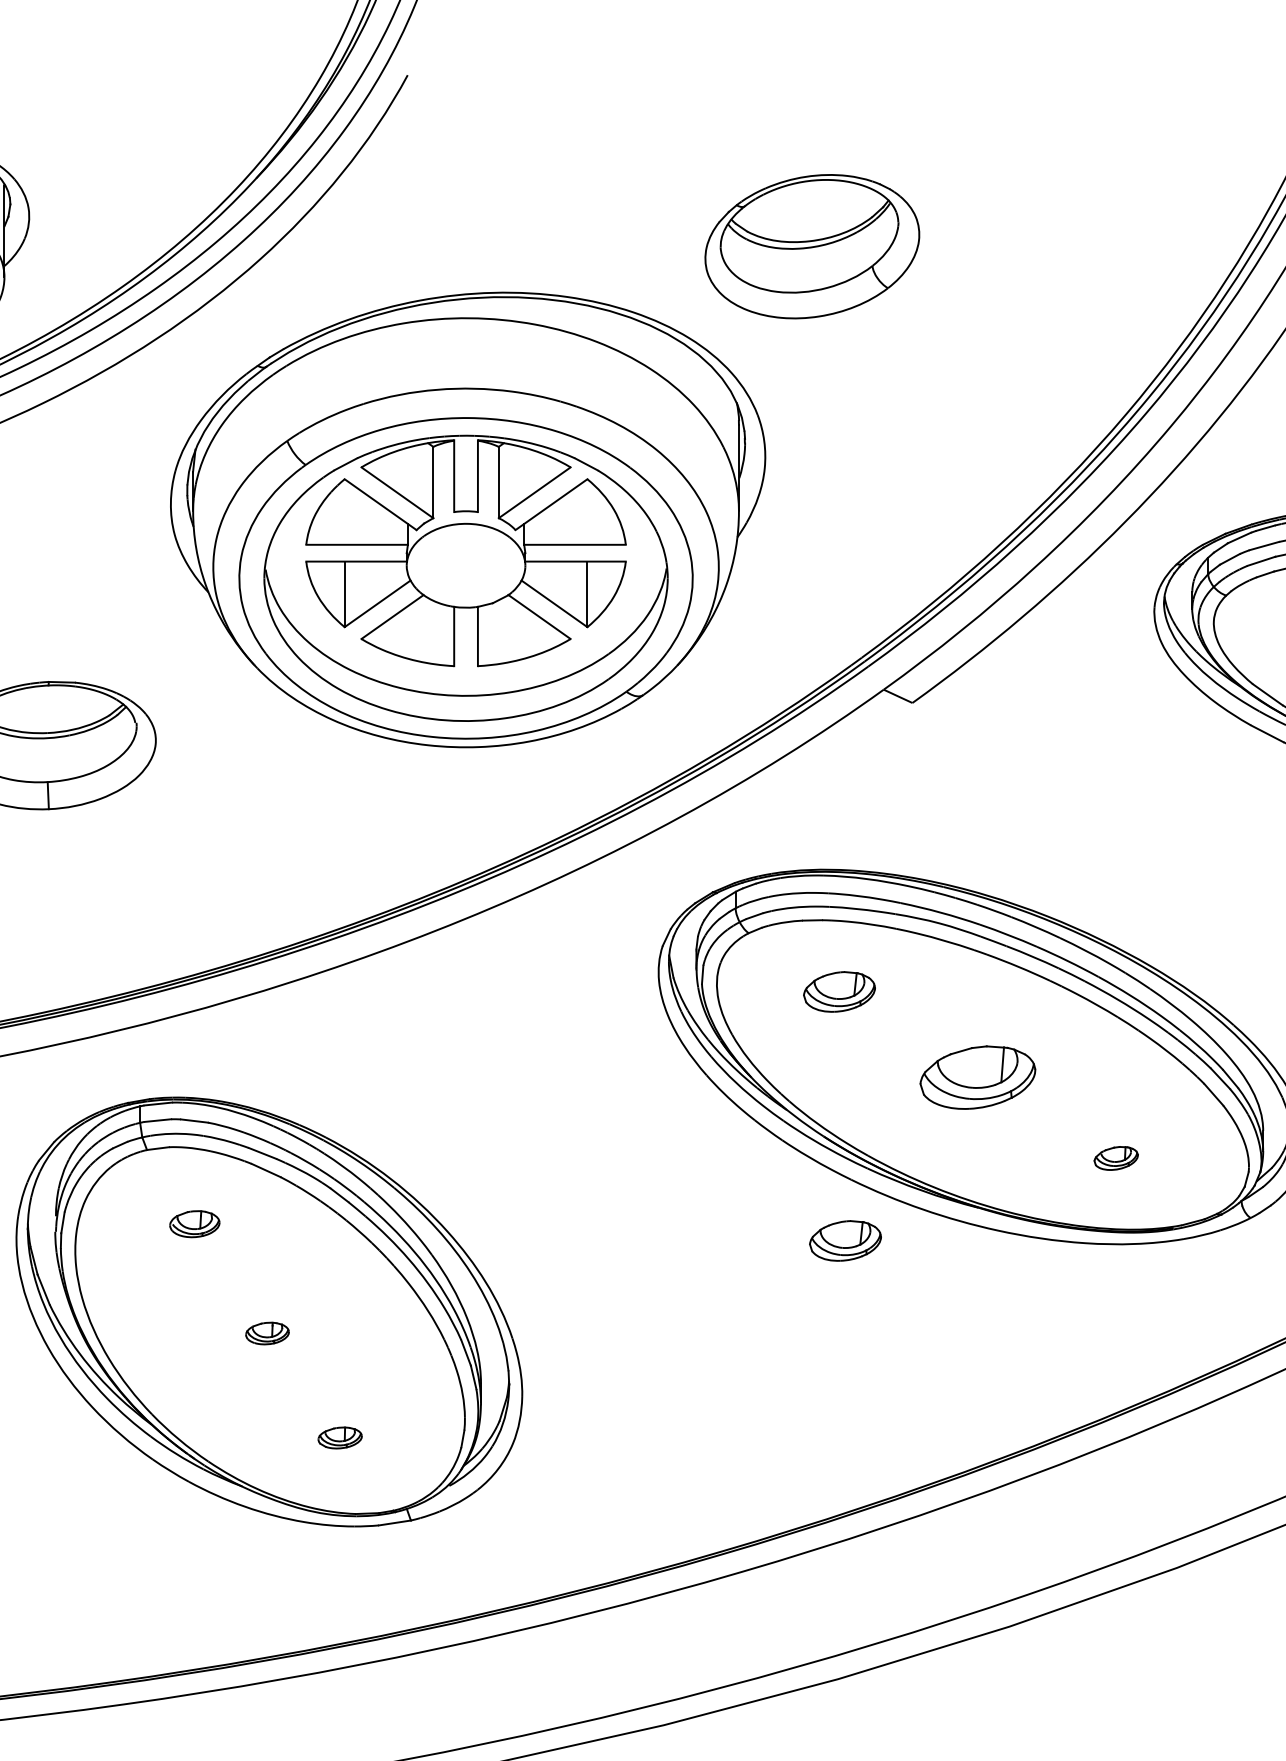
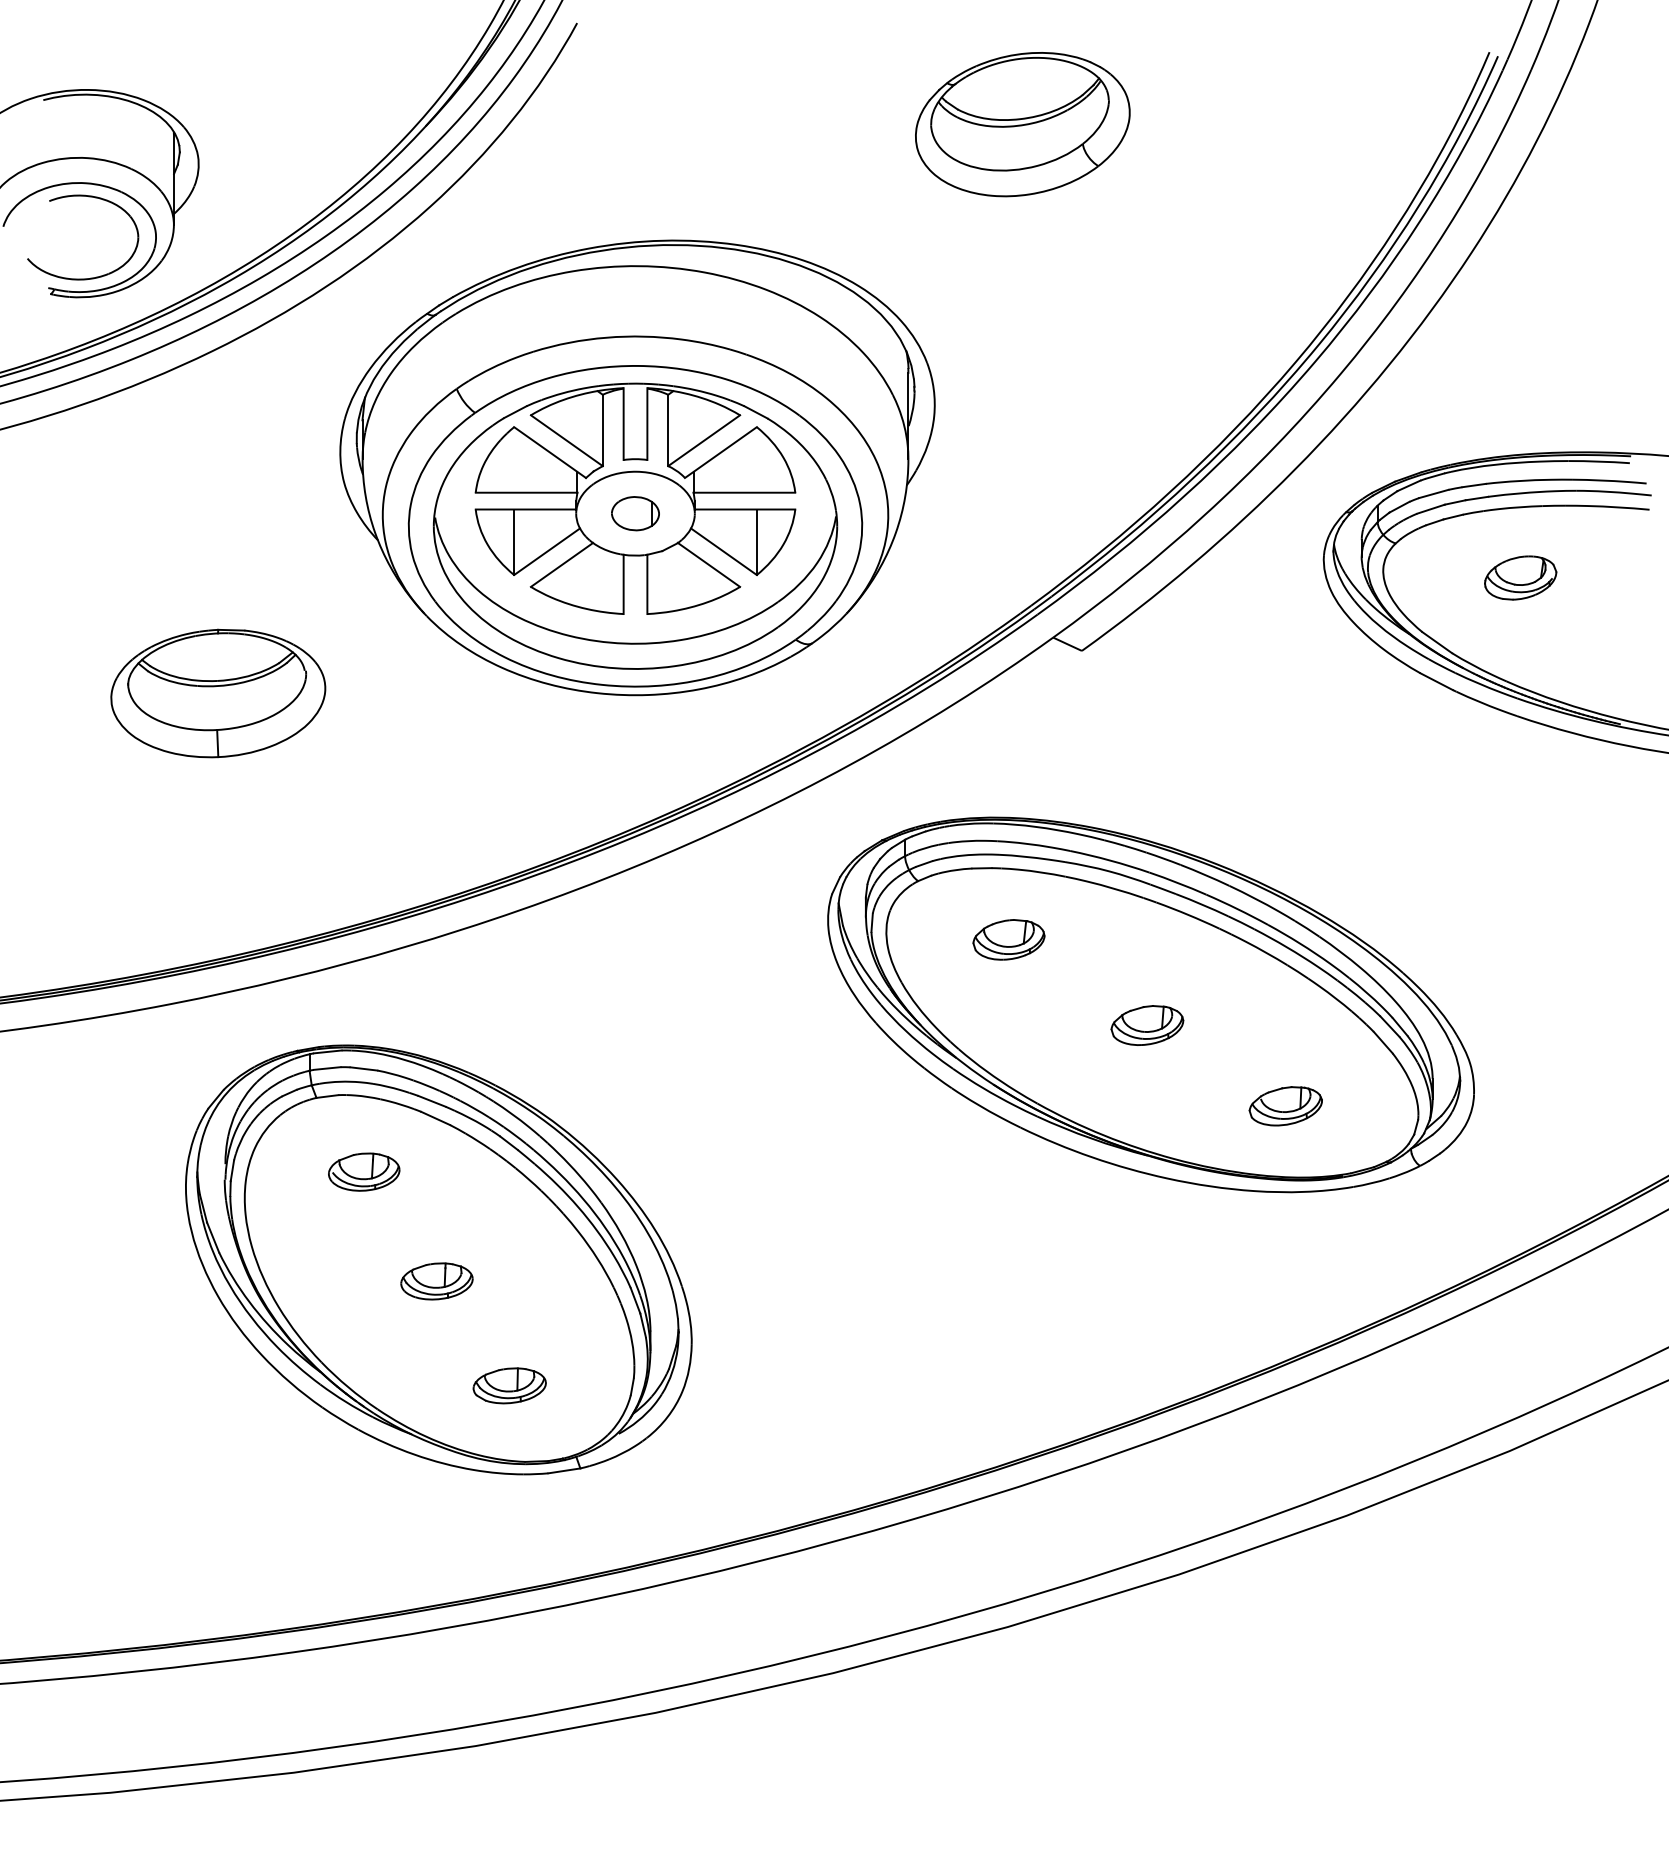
part: (812, 246) -> (1022, 124), moved
part: (466, 565) -> (635, 513), added
part: (978, 1077) -> (1147, 1025), size x0.62
part: (1116, 1158) -> (1285, 1106), size x1.67
part: (195, 1223) -> (364, 1171), size x1.43
part: (845, 1240) -> (1014, 1188), removed
part: (267, 1333) -> (436, 1281), size x1.67
part: (340, 1437) -> (509, 1385), size x1.67

